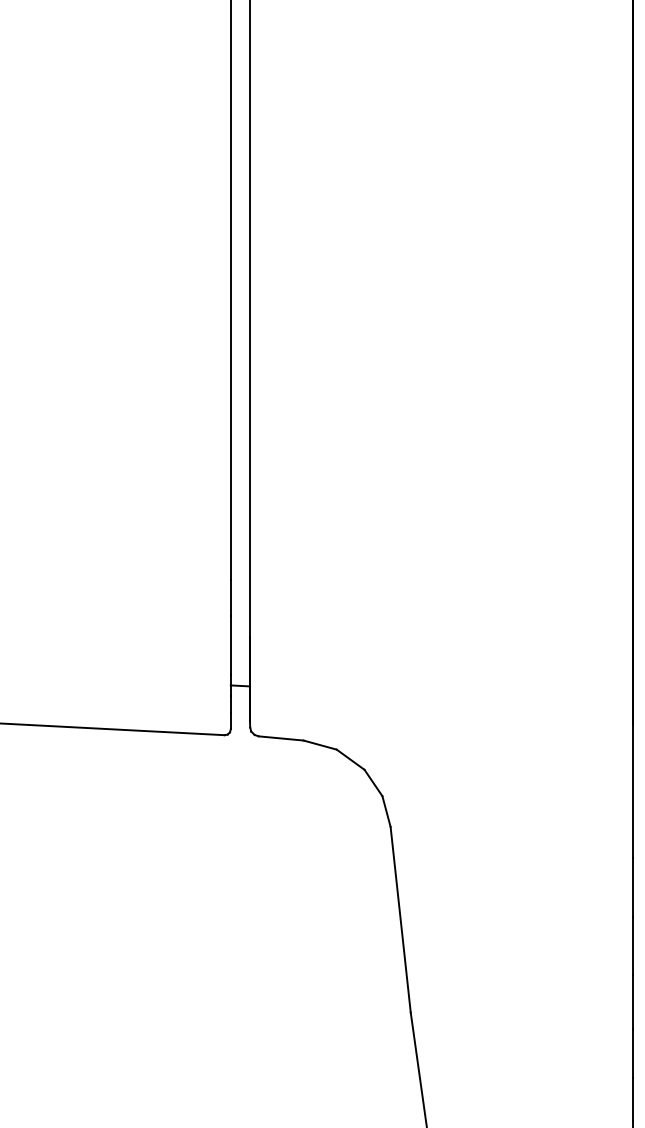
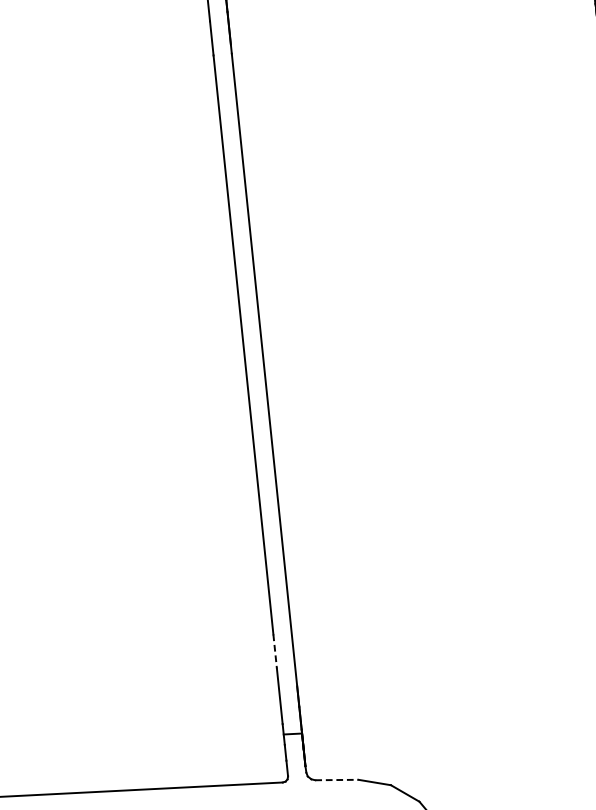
line: (230, 598) -> (274, 651), solid -> dashed
line: (281, 738) -> (337, 780), solid -> dashed

